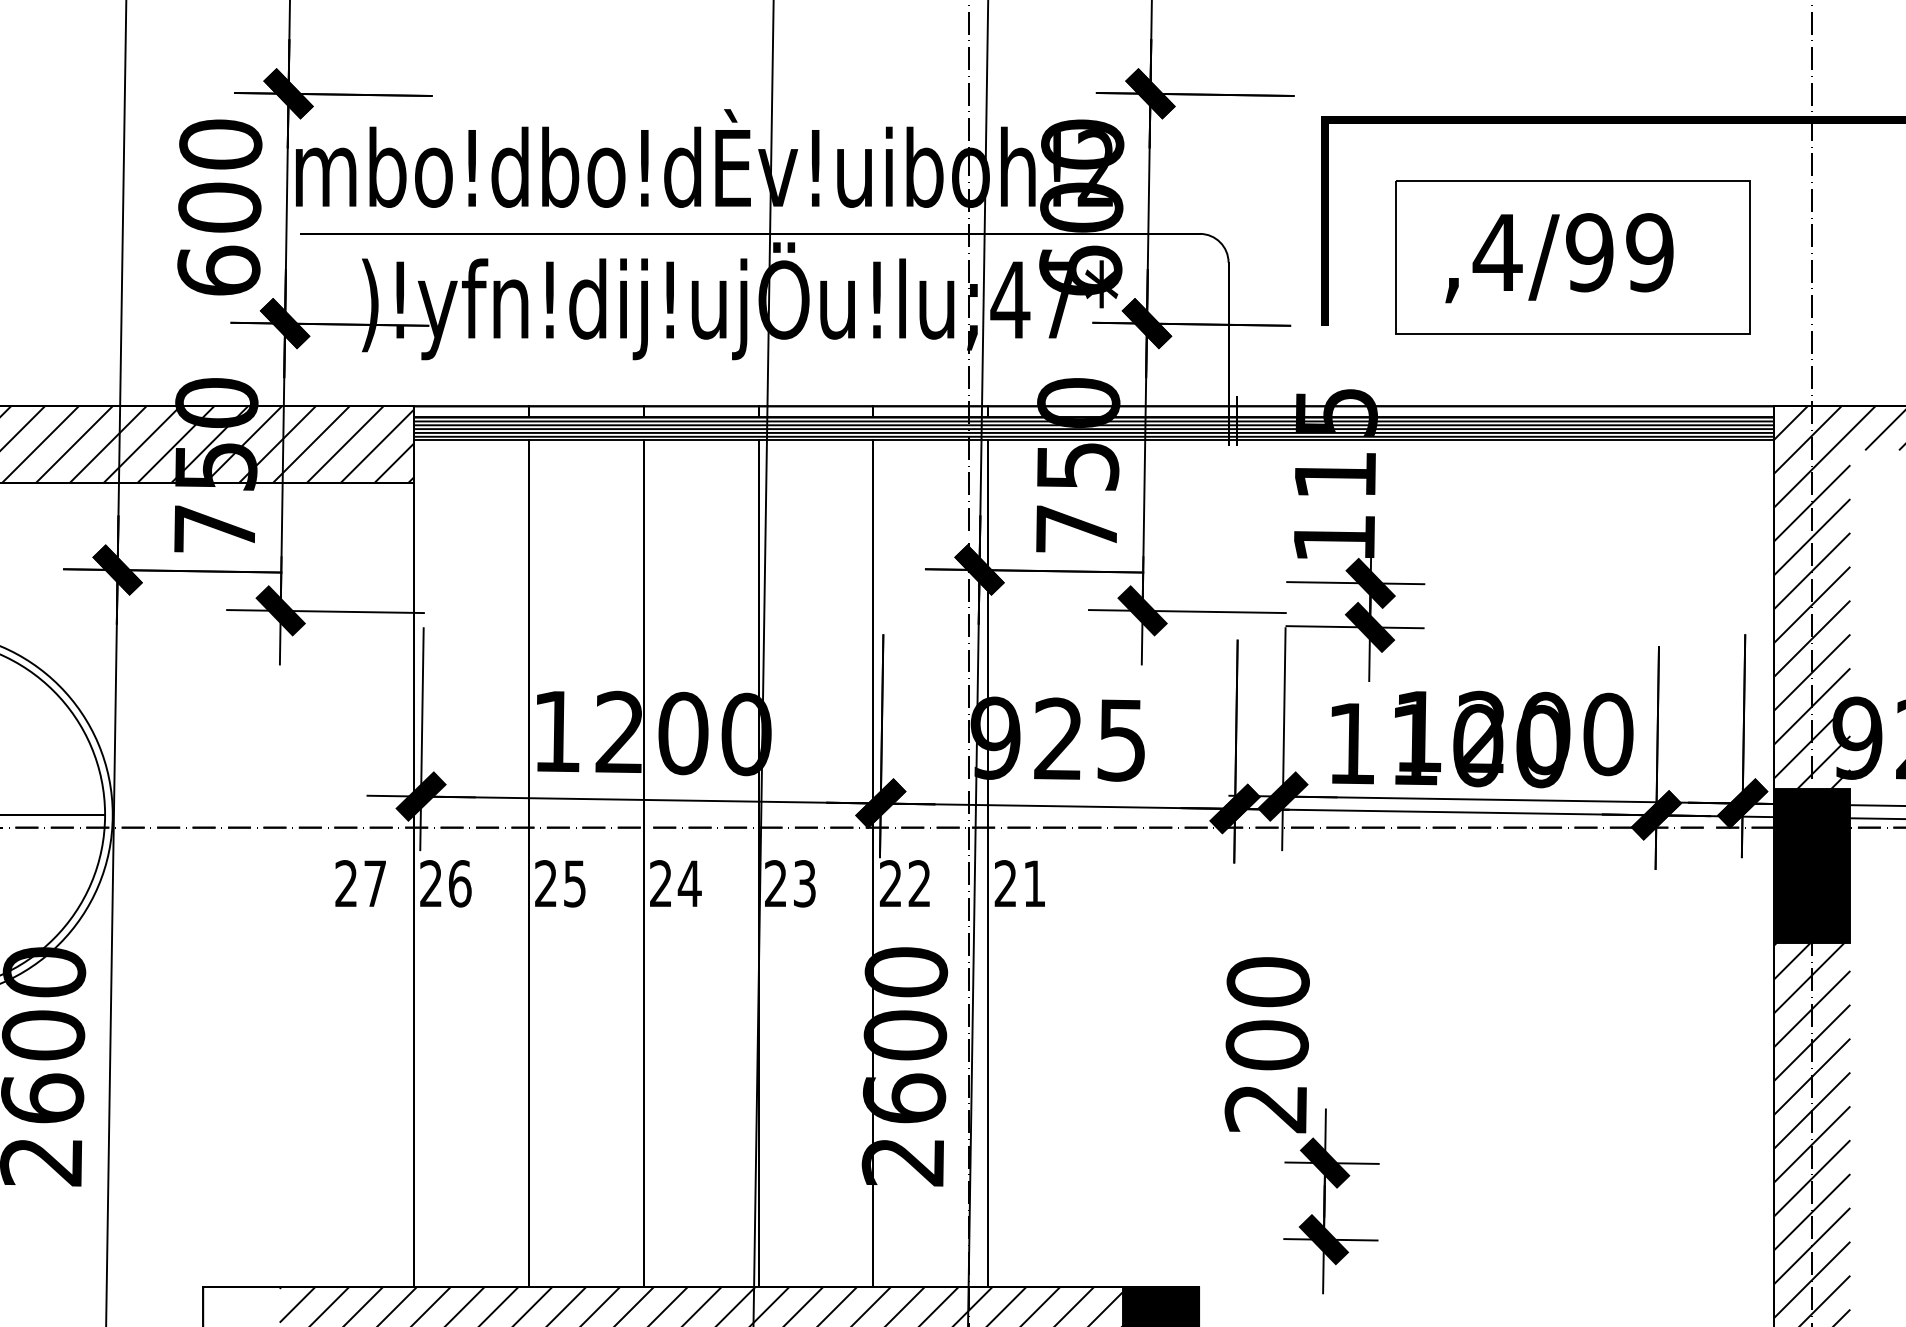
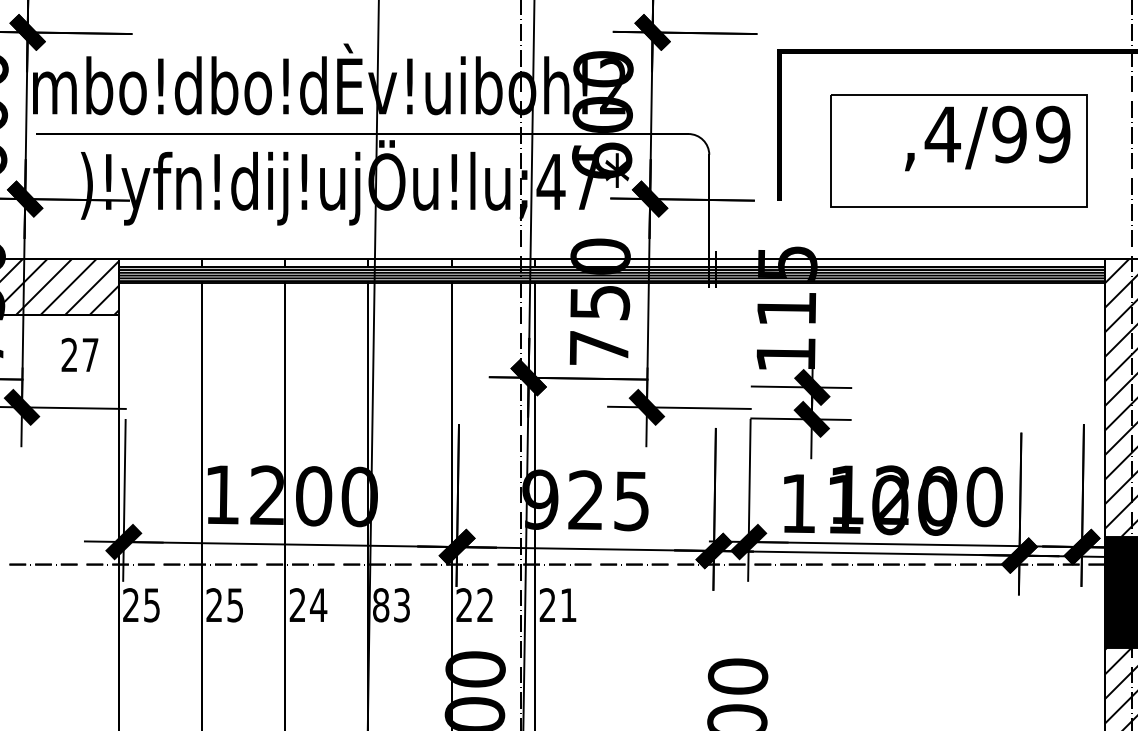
text: (1559, 258) -> (987, 138), moved
text: (360, 883) -> (79, 354), moved
text: (460, 883) -> (152, 605), 26 -> 25
text: (775, 883) -> (380, 605), 23 -> 83

